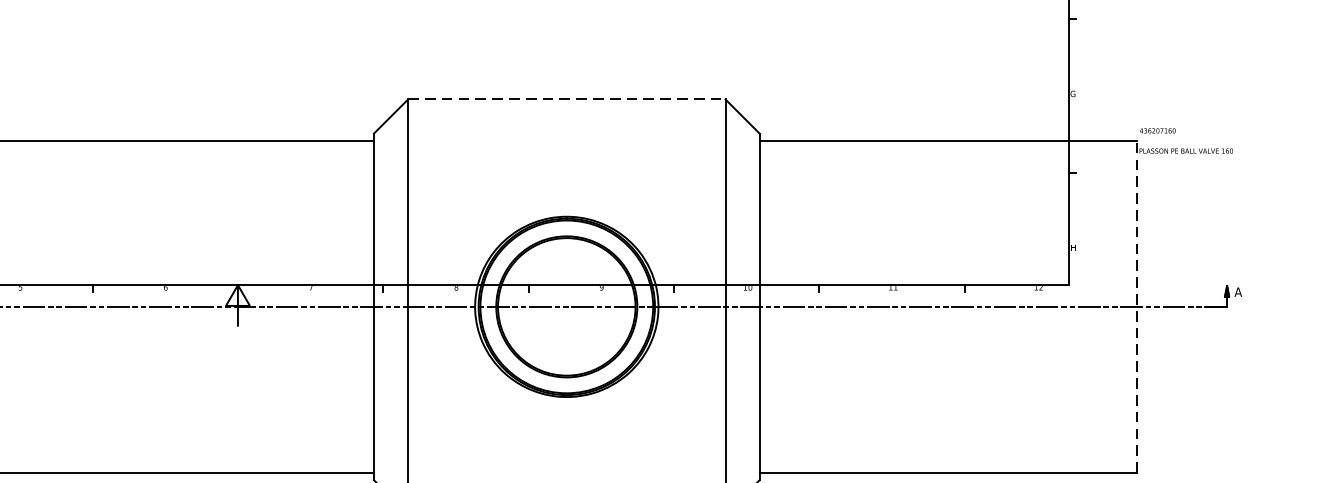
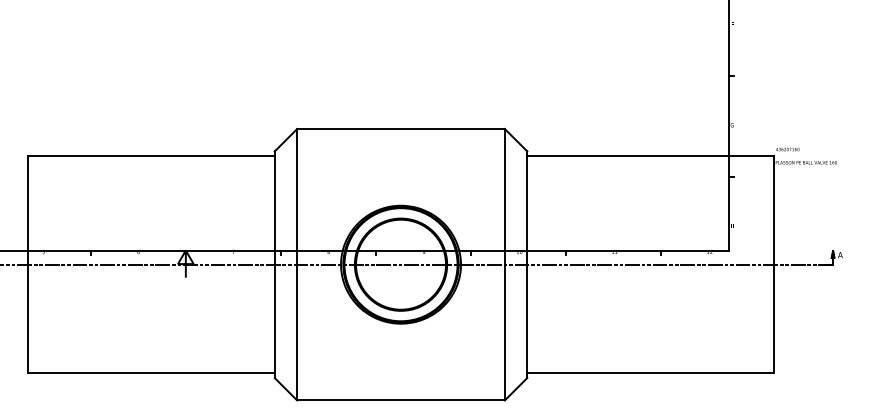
line: (567, 100) -> (401, 129), dashed -> solid
line: (1137, 306) -> (774, 264), dashed -> solid

